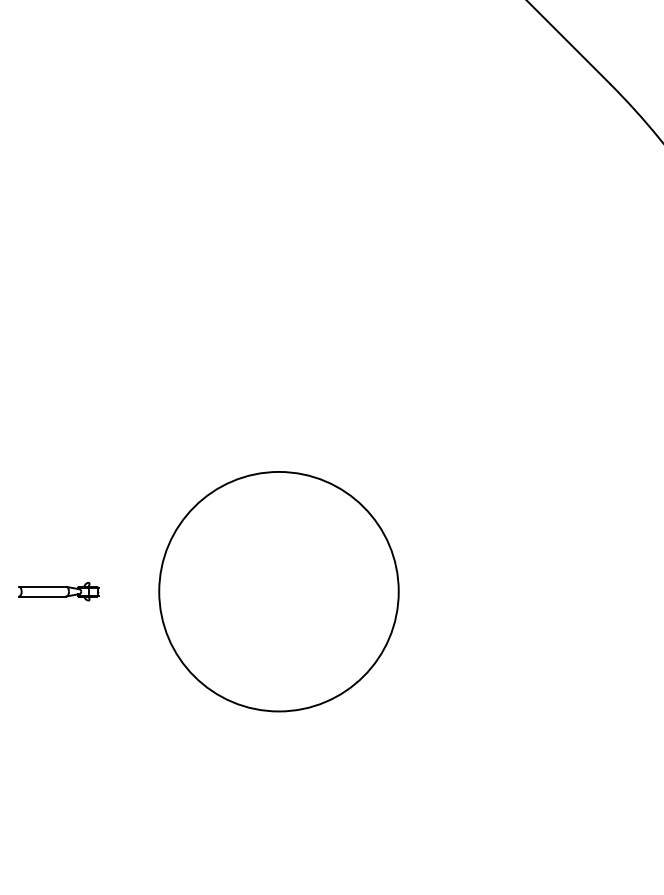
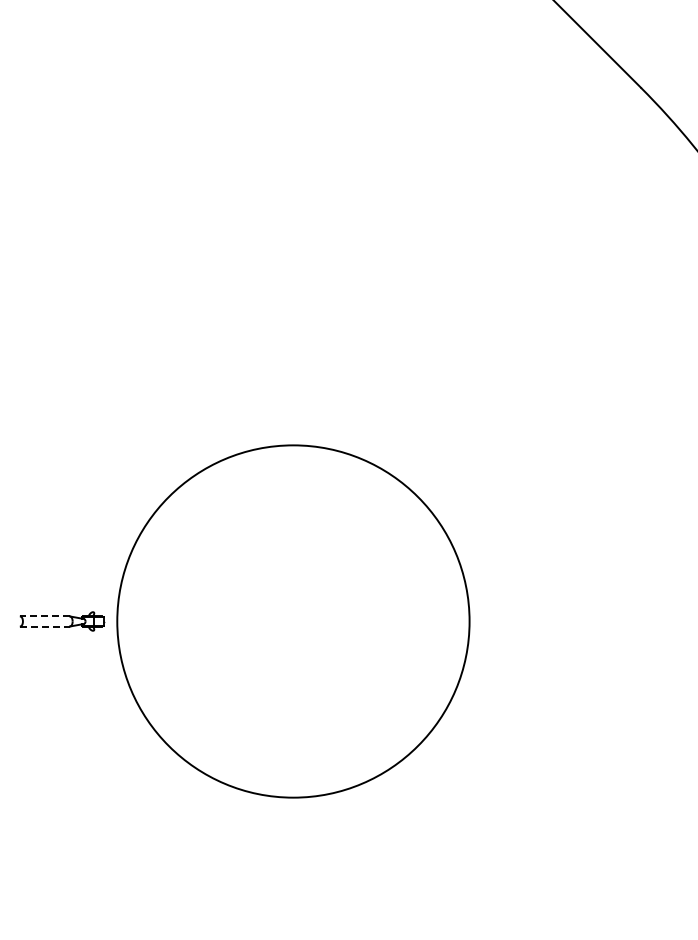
line: (43, 586) -> (45, 616), solid -> dashed
circle: (278, 591) -> (292, 621), size x1.4
line: (43, 596) -> (45, 626), solid -> dashed

